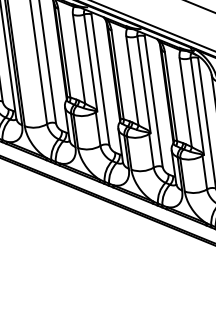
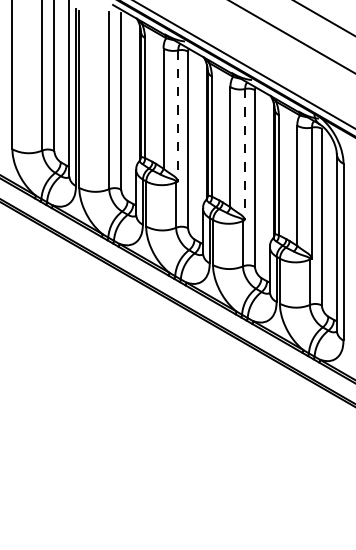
line: (90, 62) -> (178, 115), solid -> dashed
line: (144, 84) -> (245, 154), solid -> dashed

